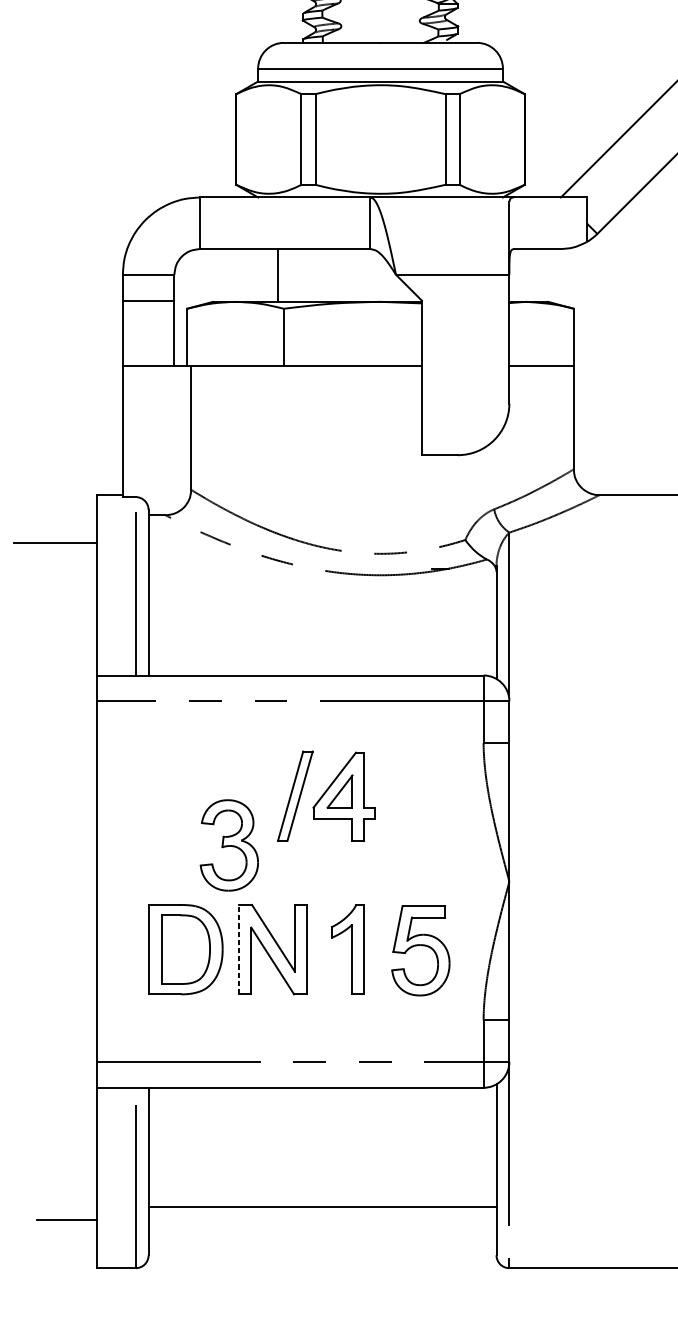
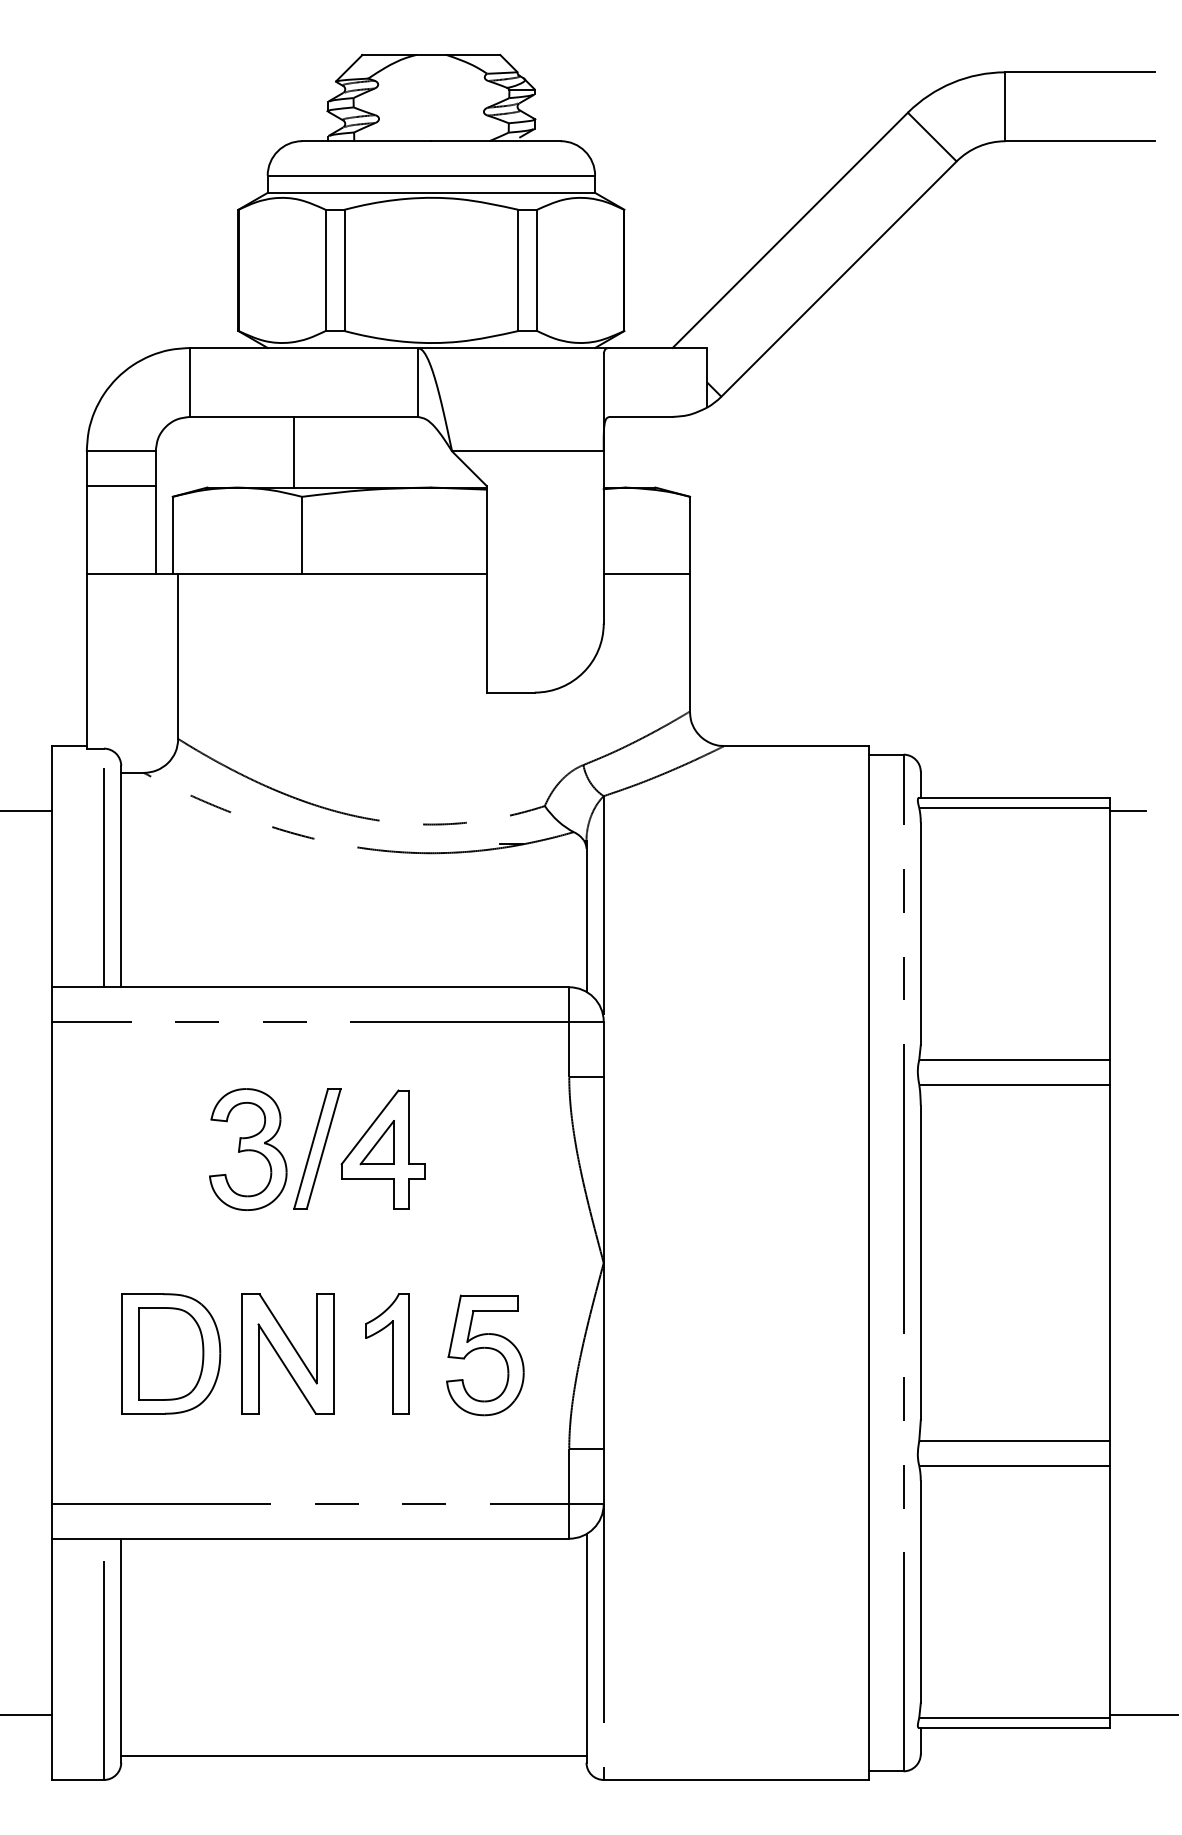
part: (229, 845) -> (248, 1149), moved
line: (238, 949) -> (241, 1353), dashed -> solid
line: (322, 1206) -> (353, 1755), moved

